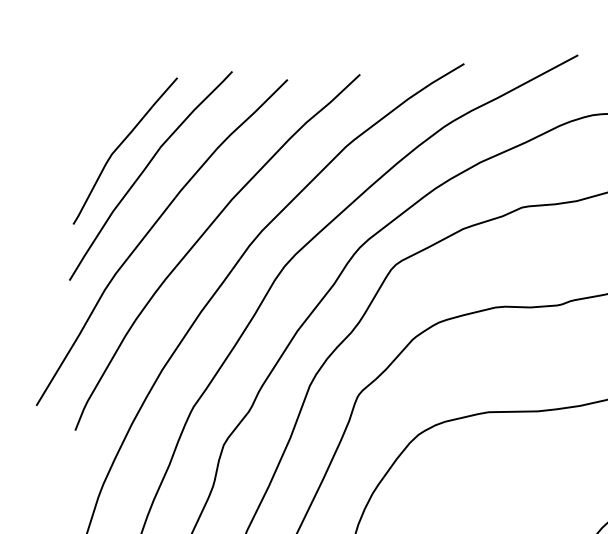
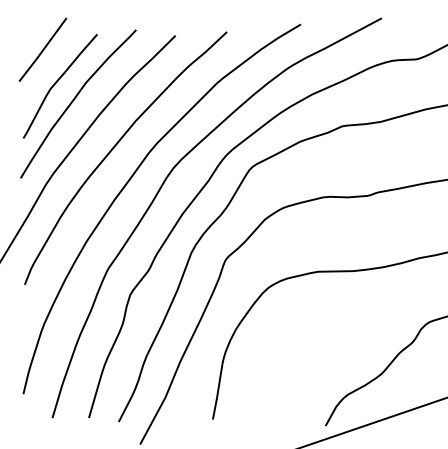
line: (100, 99) -> (42, 49), added

